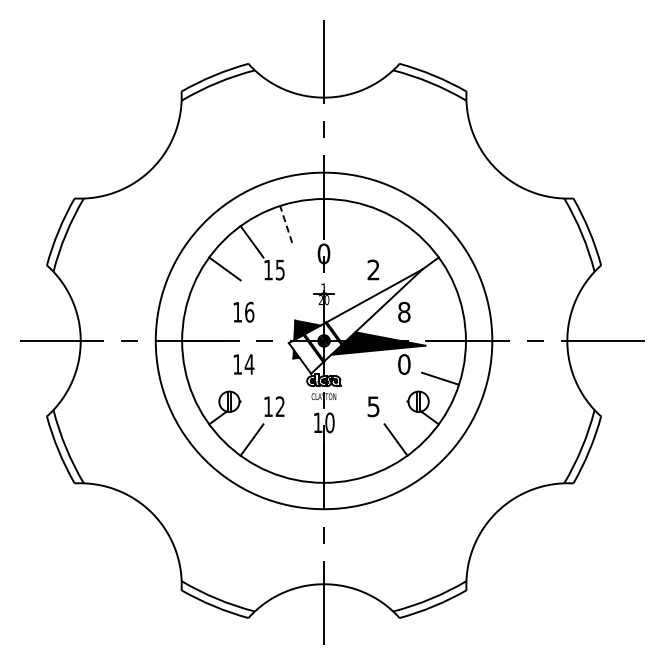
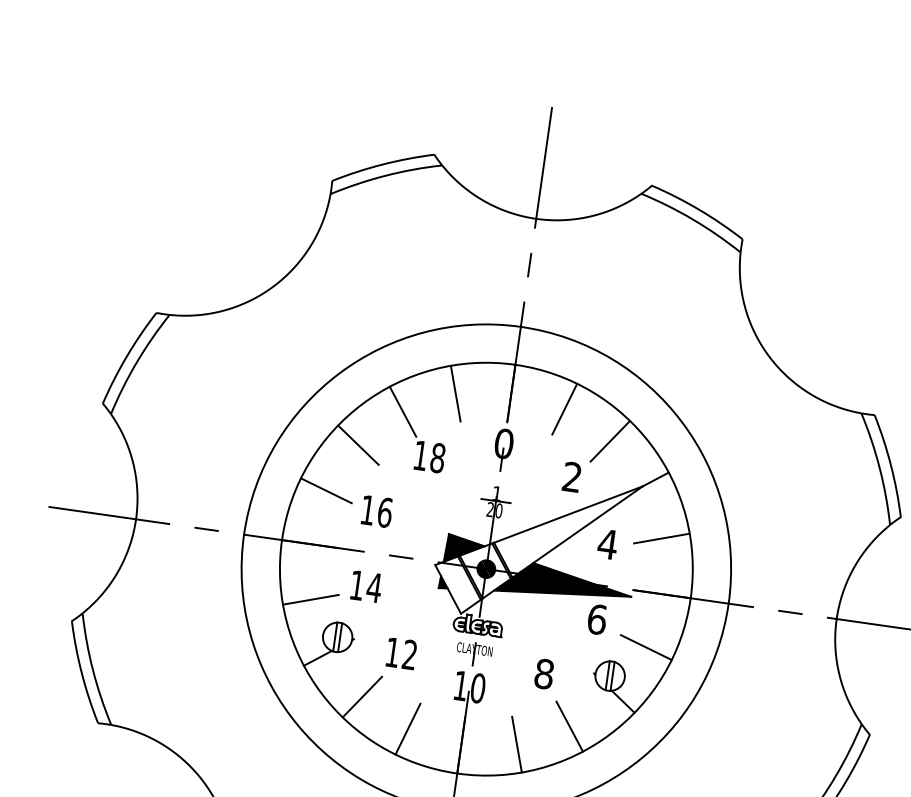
line: (286, 223) -> (456, 392), dashed -> solid
line: (361, 223) -> (564, 407), added
line: (395, 241) -> (609, 440), added
text: (279, 269) -> (436, 457), 15 -> 18
line: (207, 303) -> (326, 491), added
line: (440, 303) -> (661, 539), added
text: (403, 311) -> (606, 543), 8 -> 4
text: (404, 364) -> (597, 619), 0 -> 6
line: (207, 378) -> (310, 599), added
text: (373, 406) -> (544, 673), 5 -> 8
line: (286, 456) -> (408, 727), added
line: (361, 456) -> (516, 743), added

